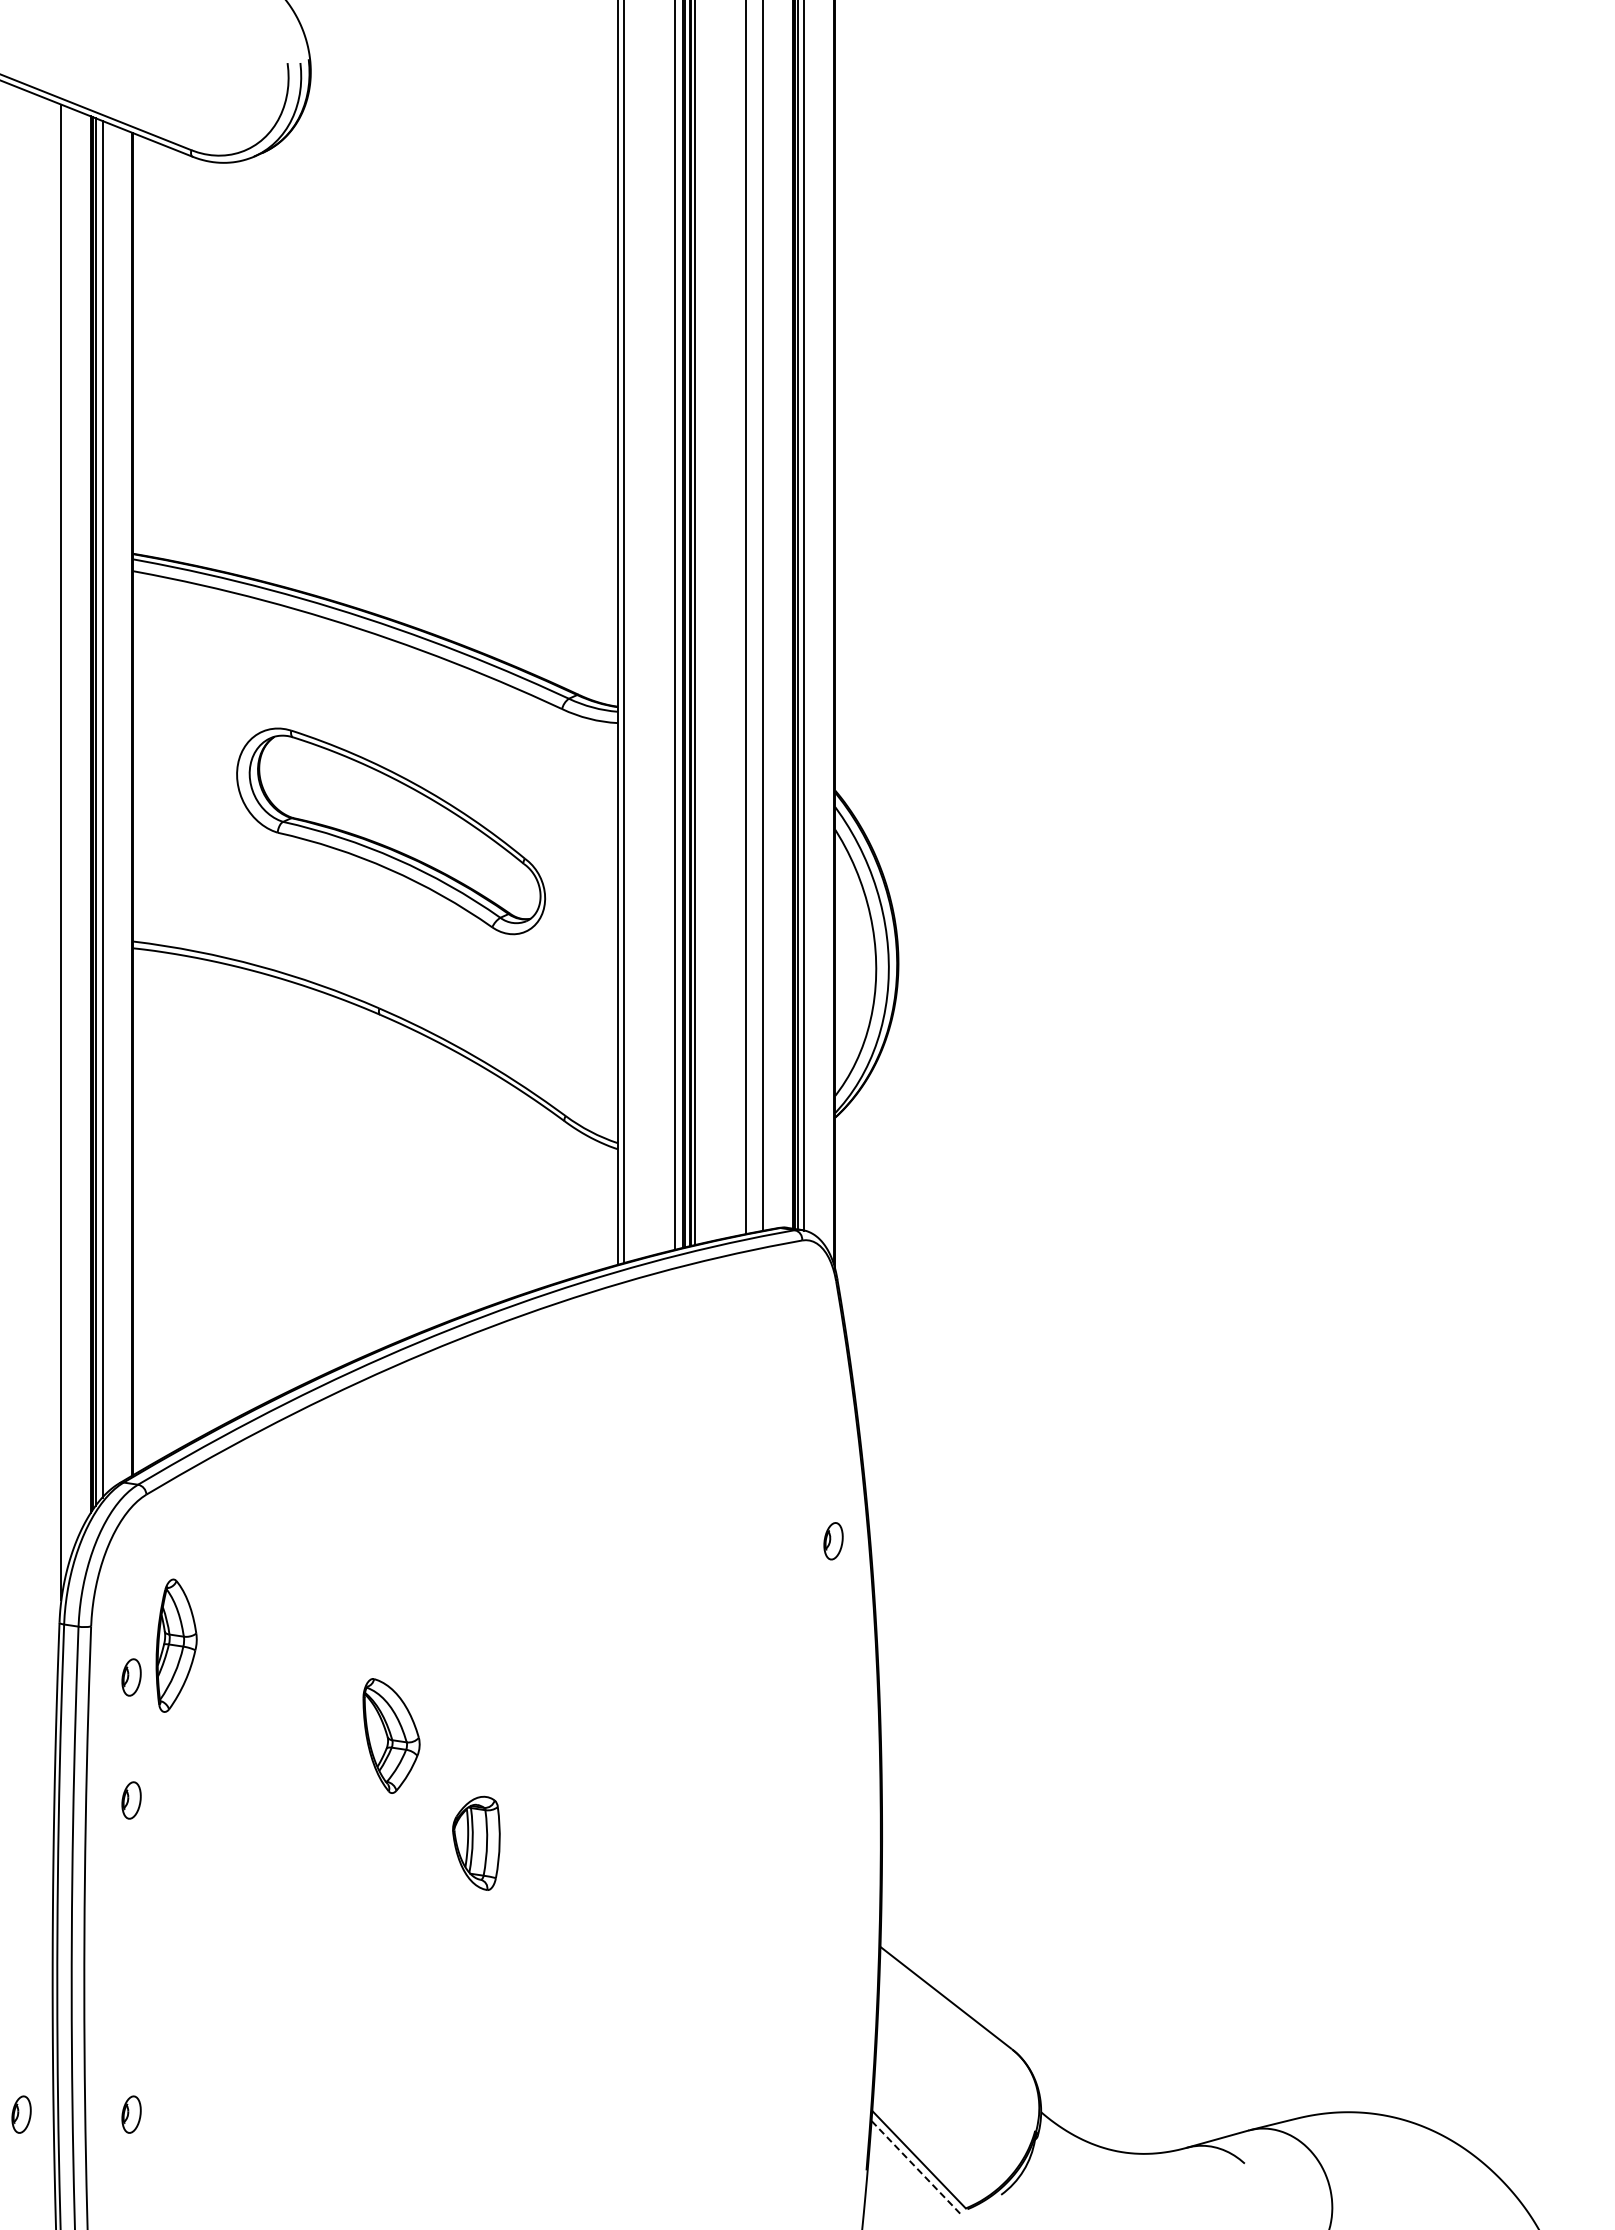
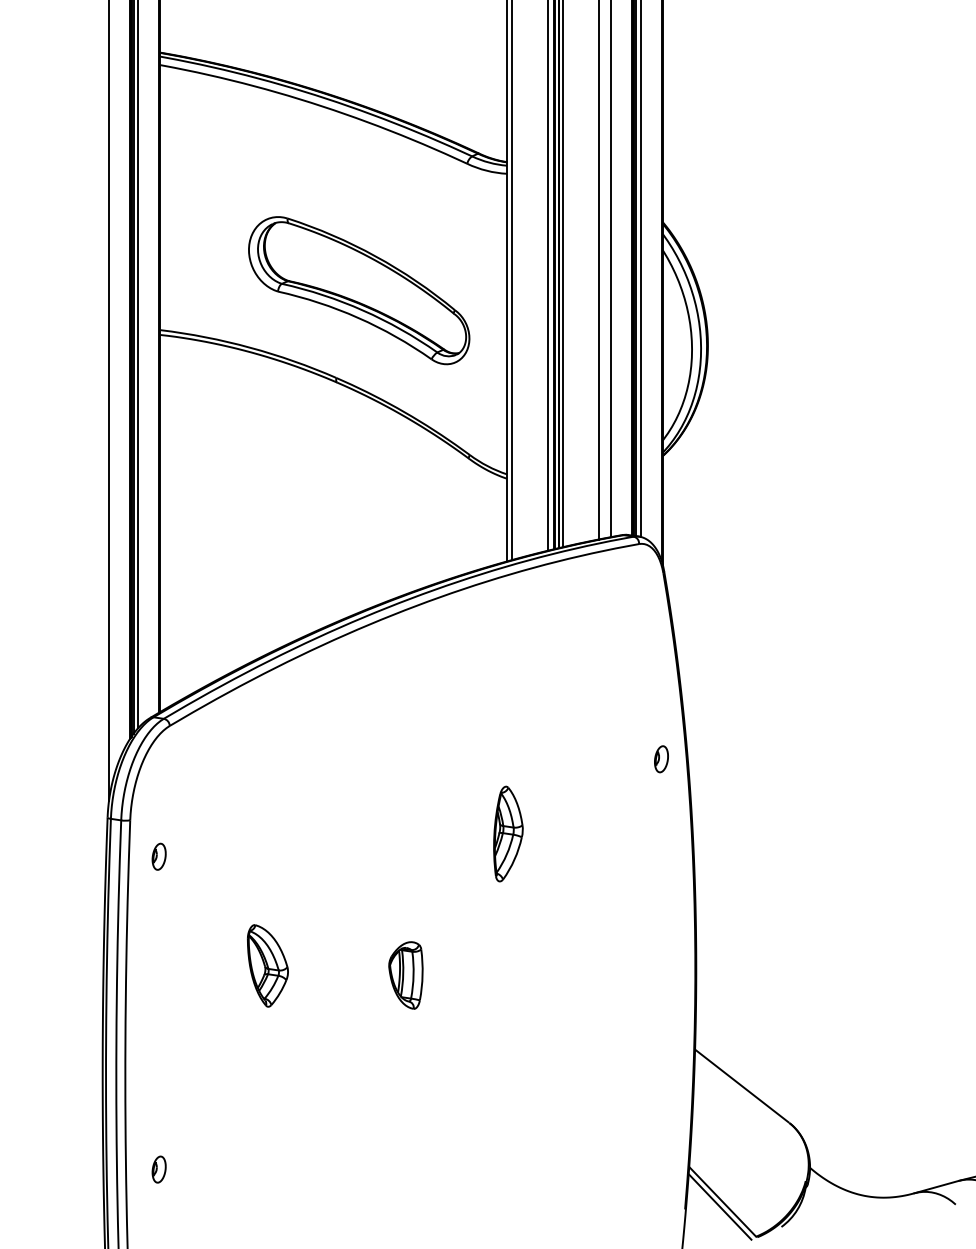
part: (391, 831) -> (359, 290), moved
part: (176, 1645) -> (508, 833), moved
part: (391, 1735) -> (267, 965), moved
part: (131, 1800) -> (159, 944), removed
part: (21, 2114) -> (80, 1169), removed
line: (915, 2166) -> (720, 1206), dashed -> solid

